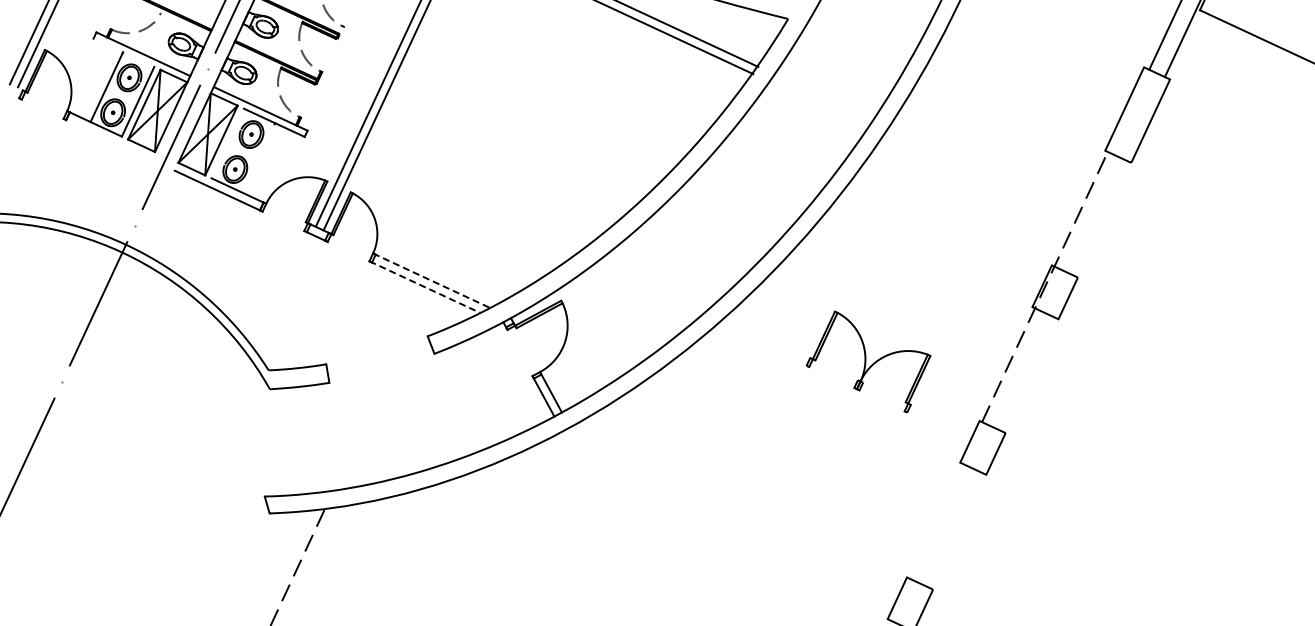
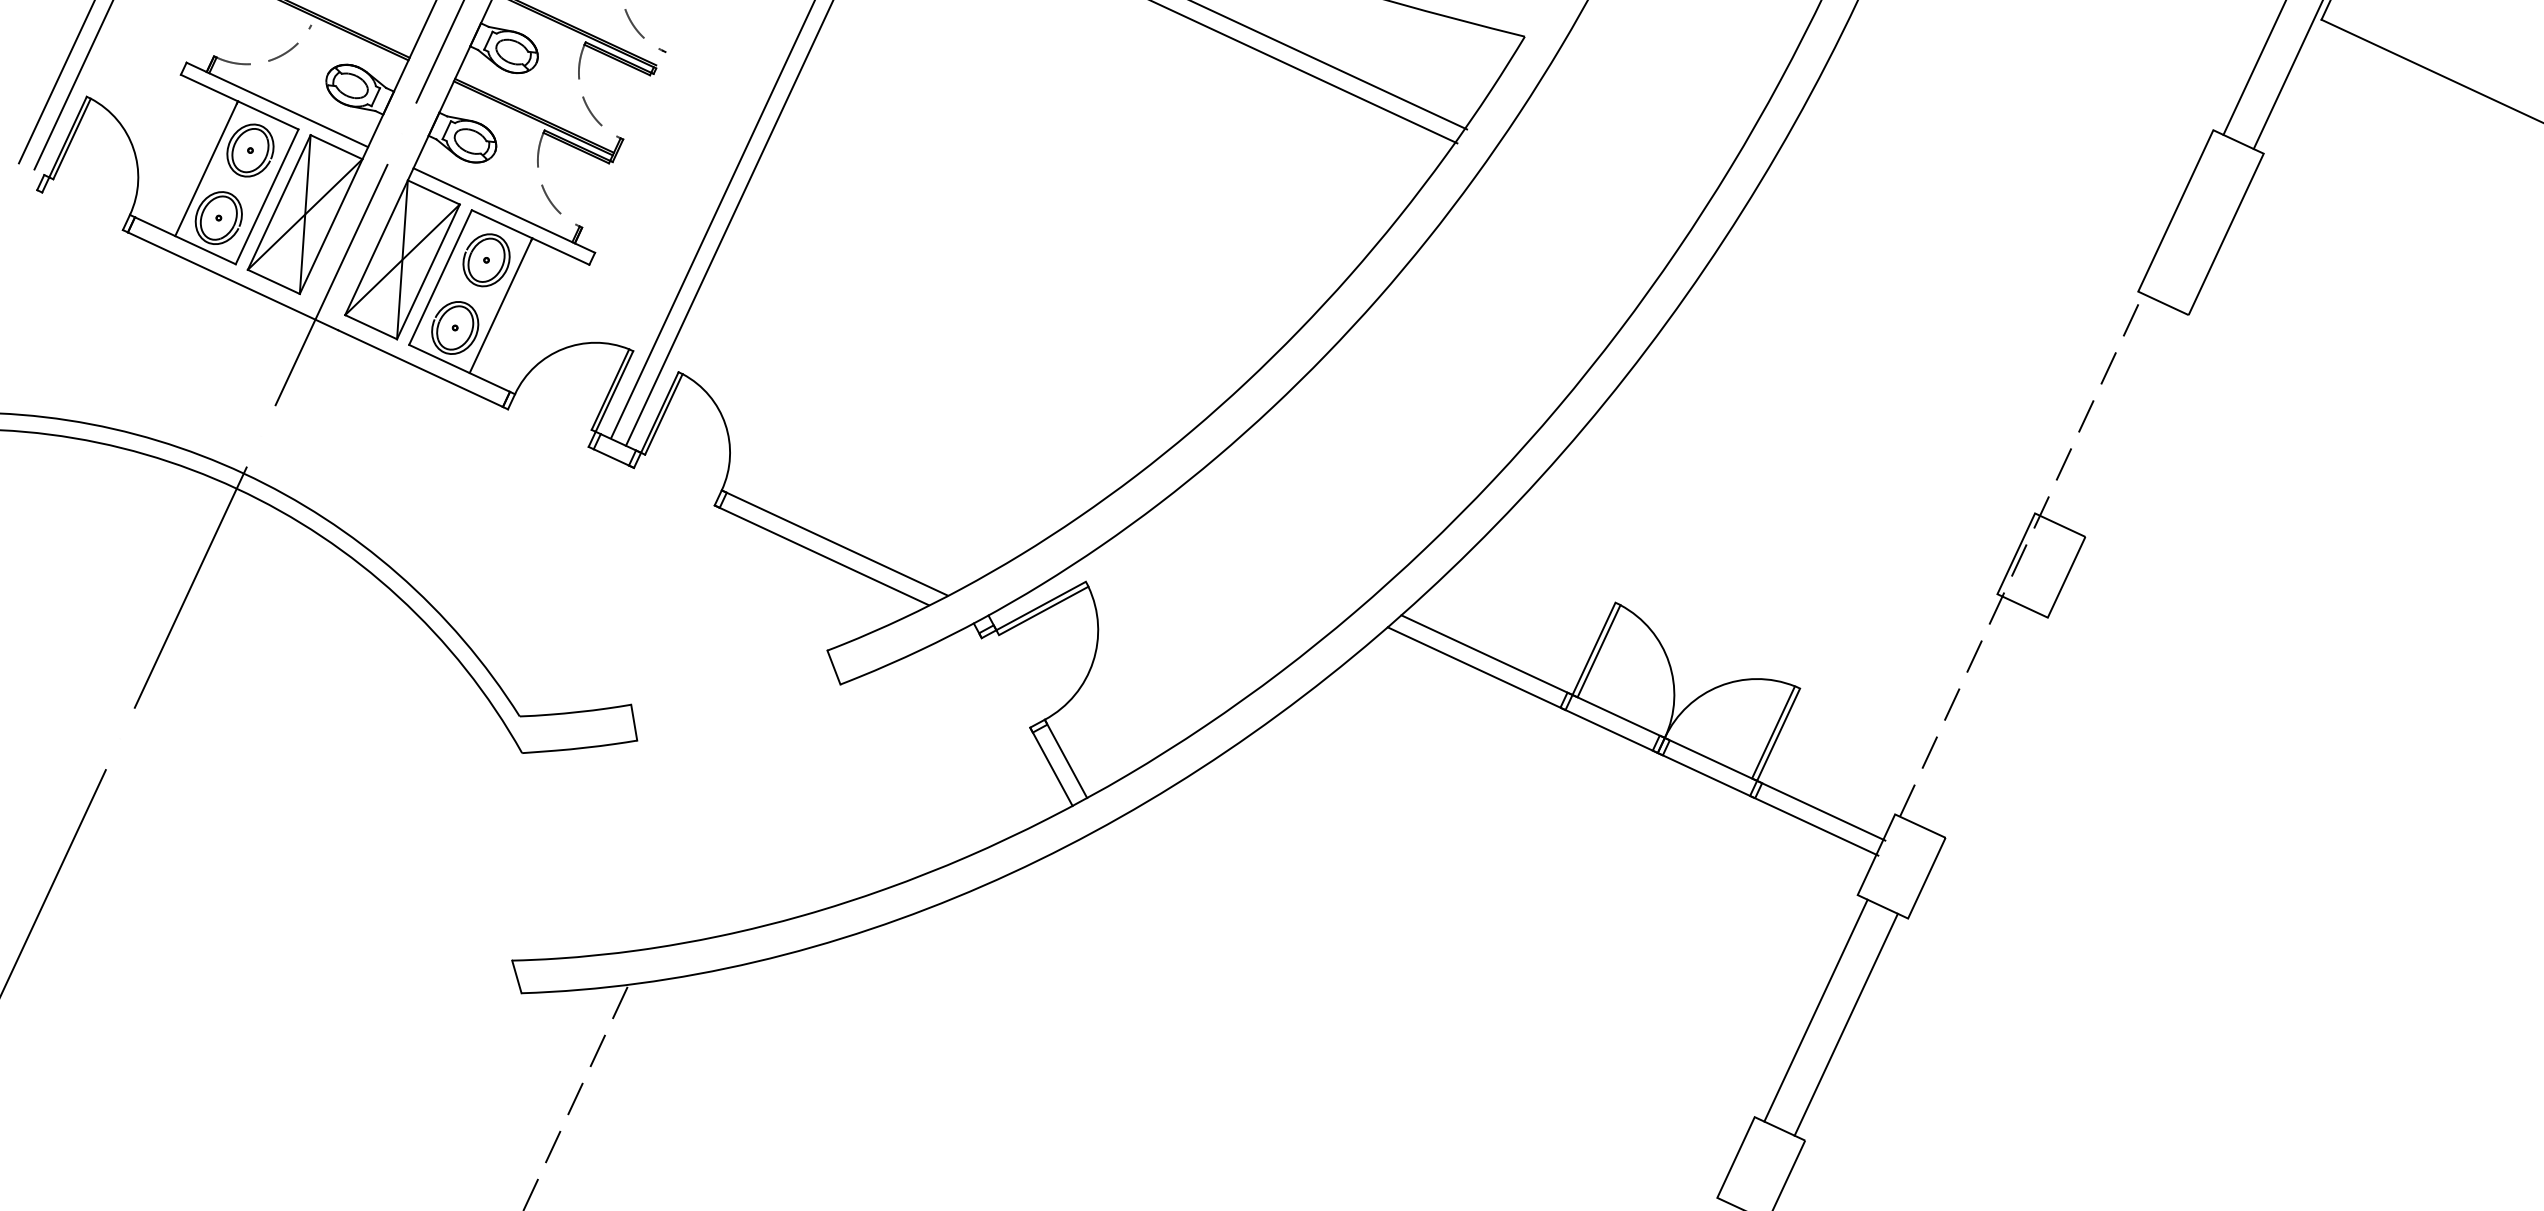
line: (123, 52) -> (238, 101), added
line: (227, 143) -> (440, 277), added
line: (120, 145) -> (233, 281), added
line: (258, 157) -> (500, 304), added
line: (431, 280) -> (834, 542), dashed -> solid
line: (425, 287) -> (823, 556), dashed -> solid
line: (849, 376) -> (1643, 728), added
line: (843, 383) -> (1631, 741), added
line: (938, 522) -> (1815, 1010), added
line: (954, 529) -> (1846, 1024), added

